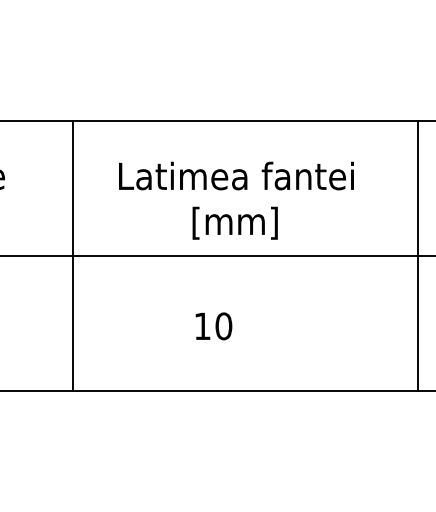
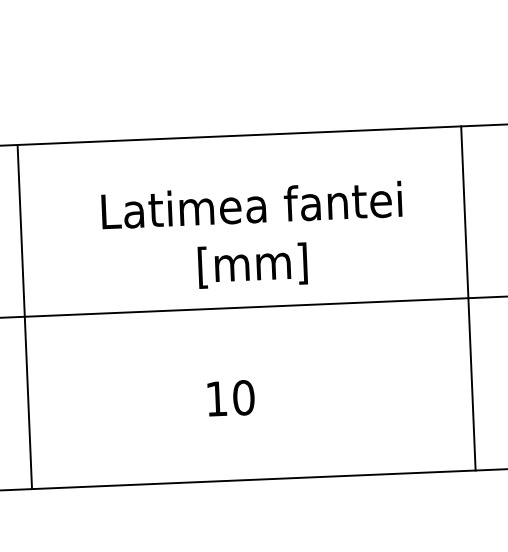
line: (73, 255) -> (25, 316), moved
line: (417, 255) -> (467, 297), moved

